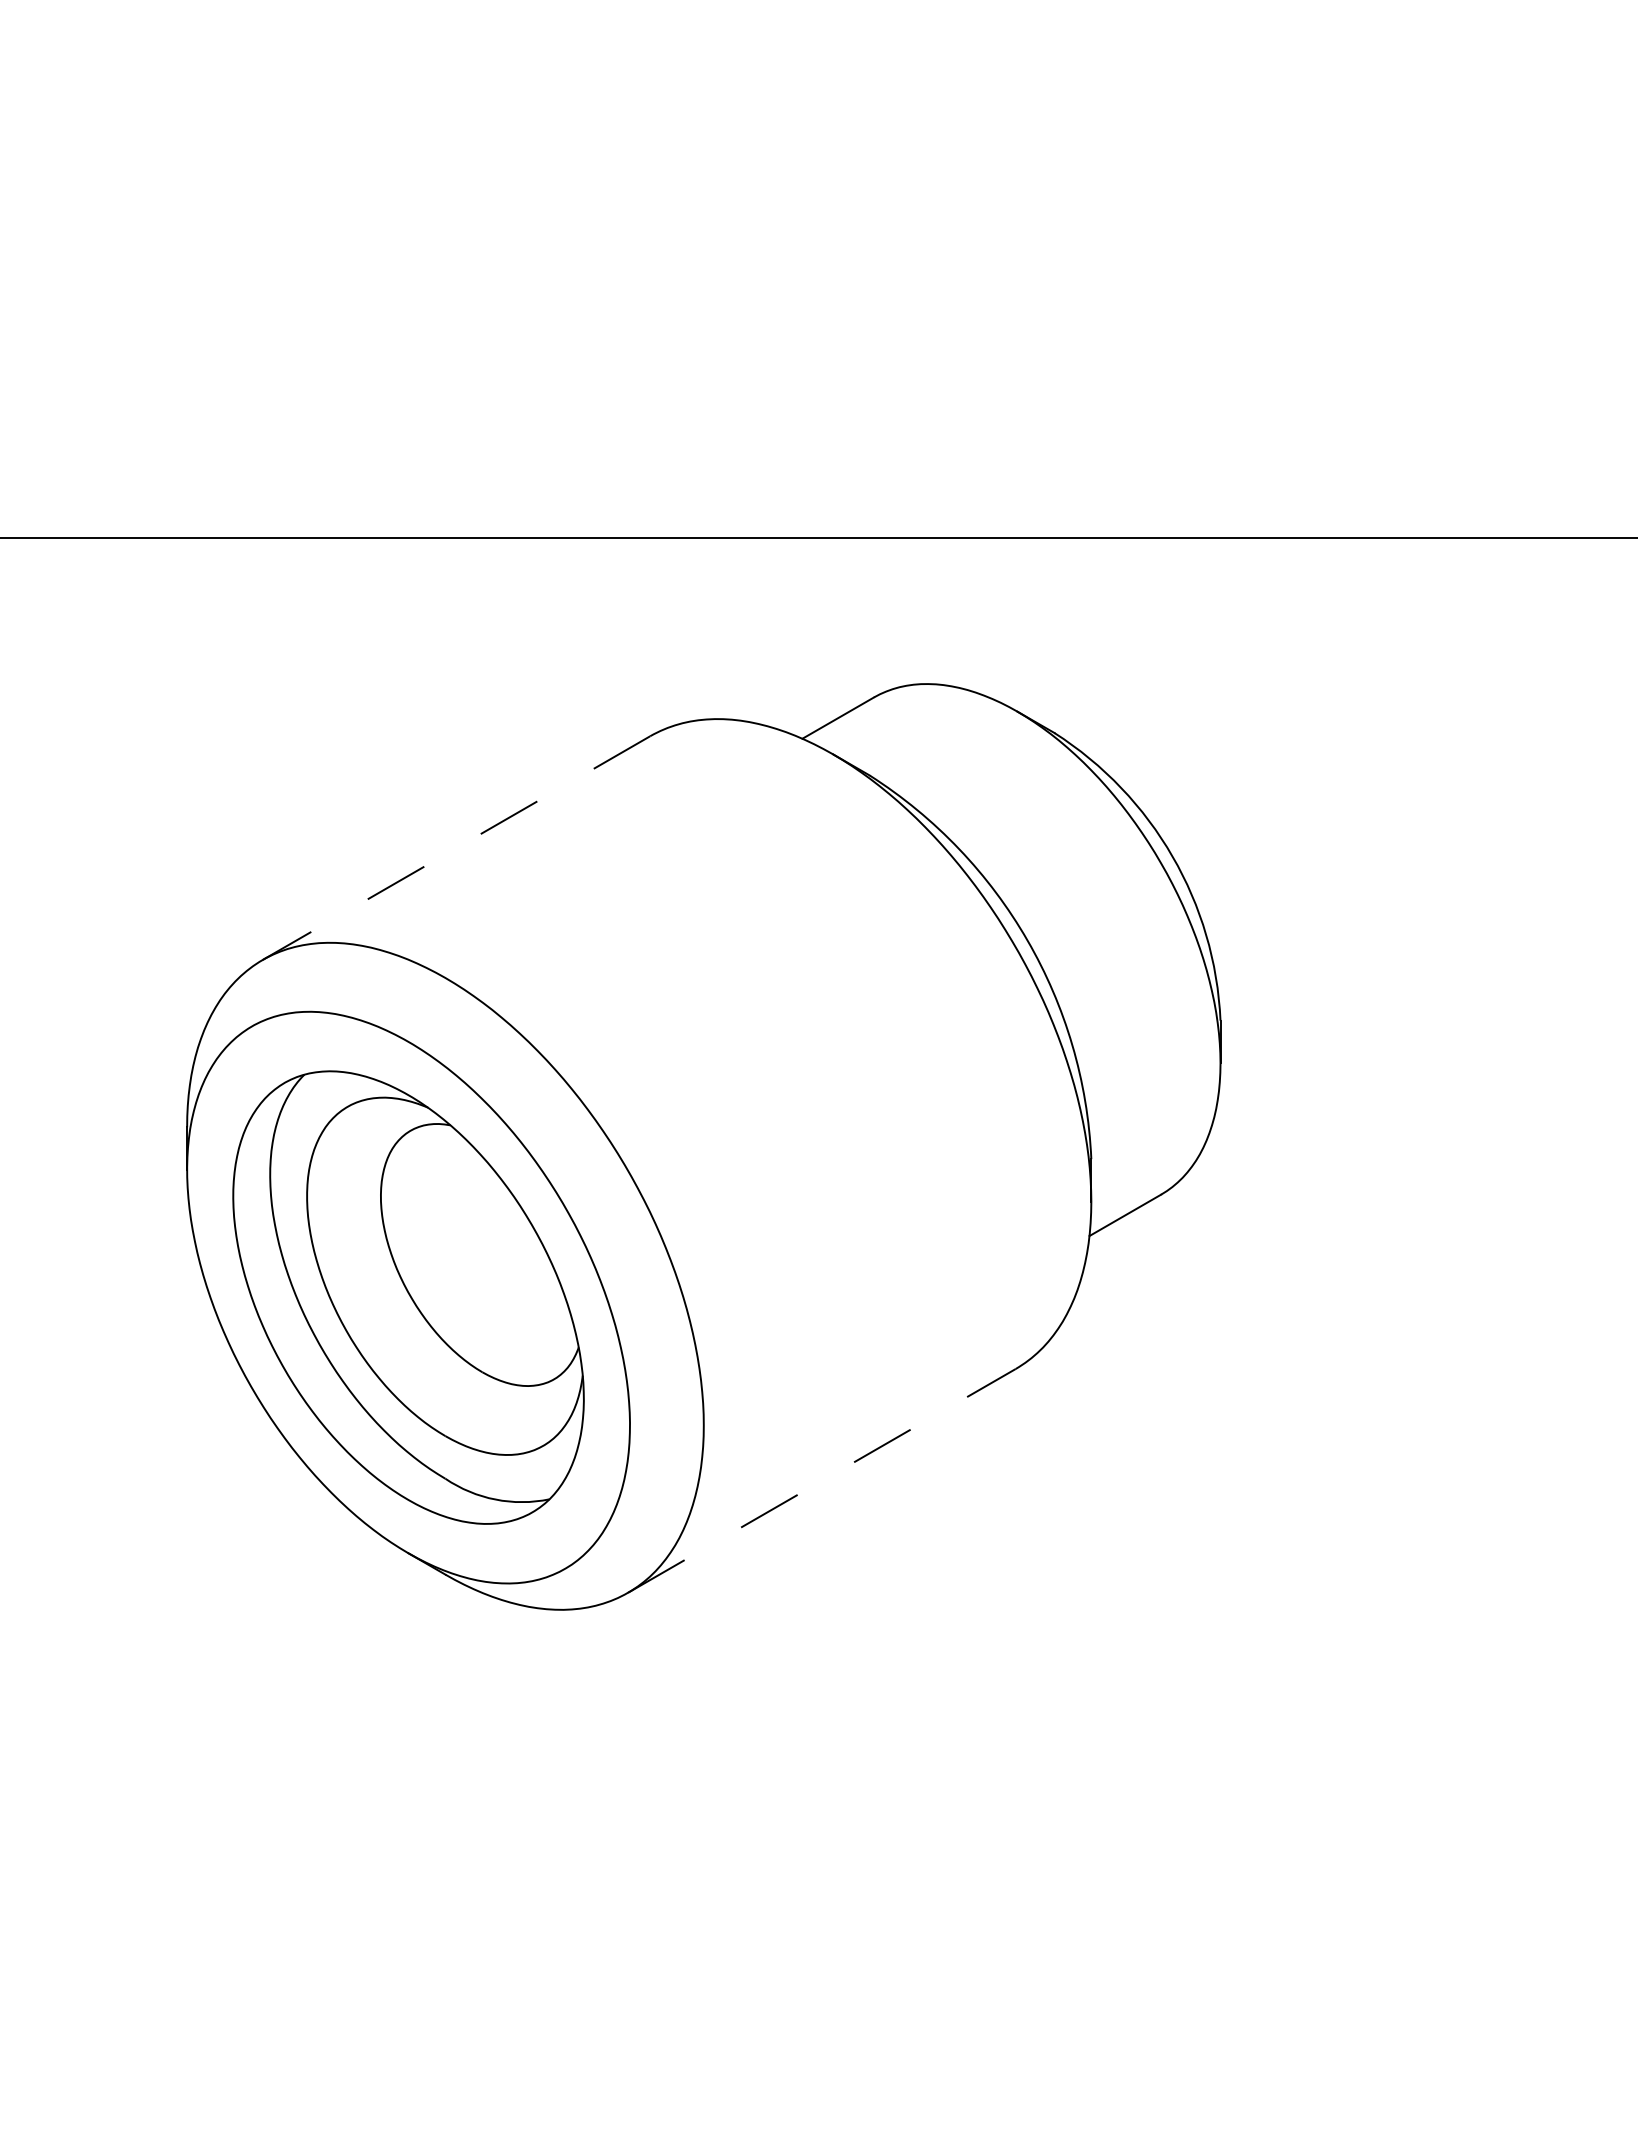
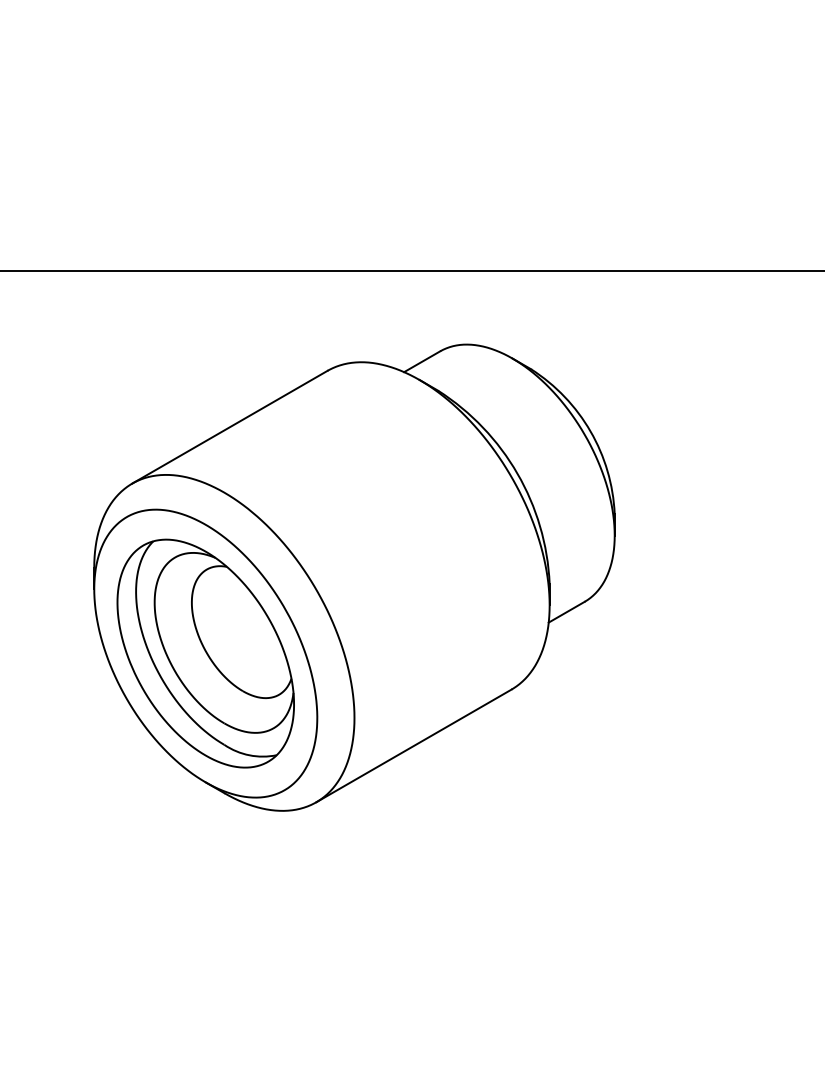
line: (455, 848) -> (229, 427), dashed -> solid
line: (820, 1480) -> (413, 745), dashed -> solid

